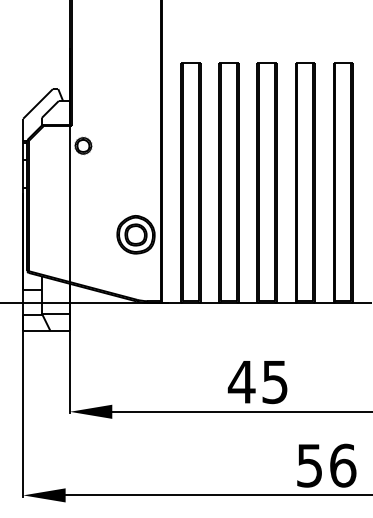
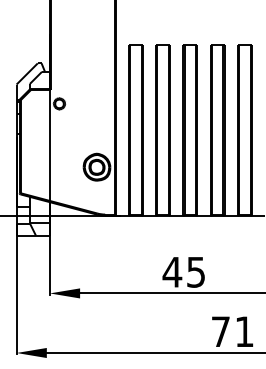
text: (326, 465) -> (232, 331), 56 -> 71

